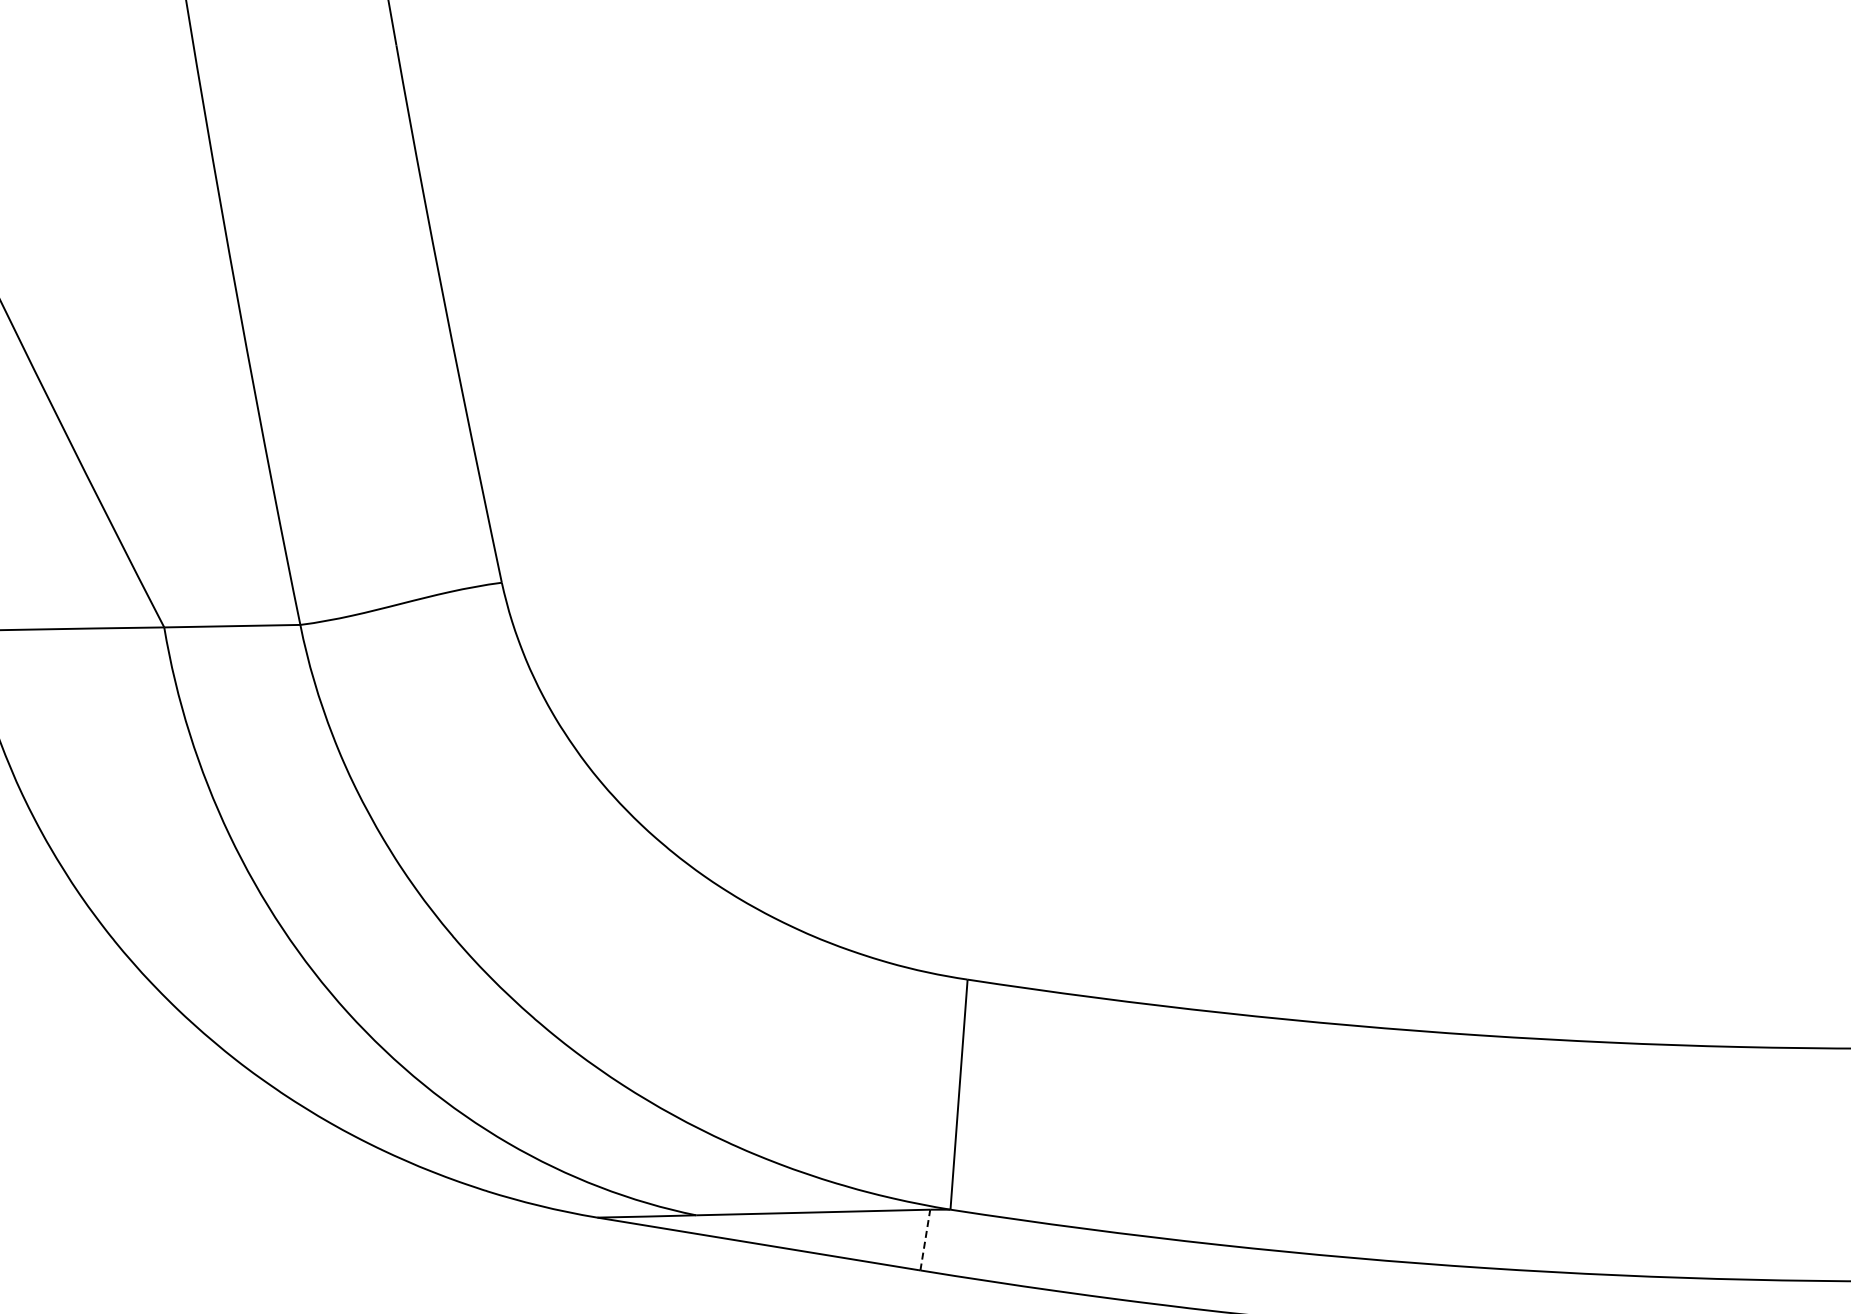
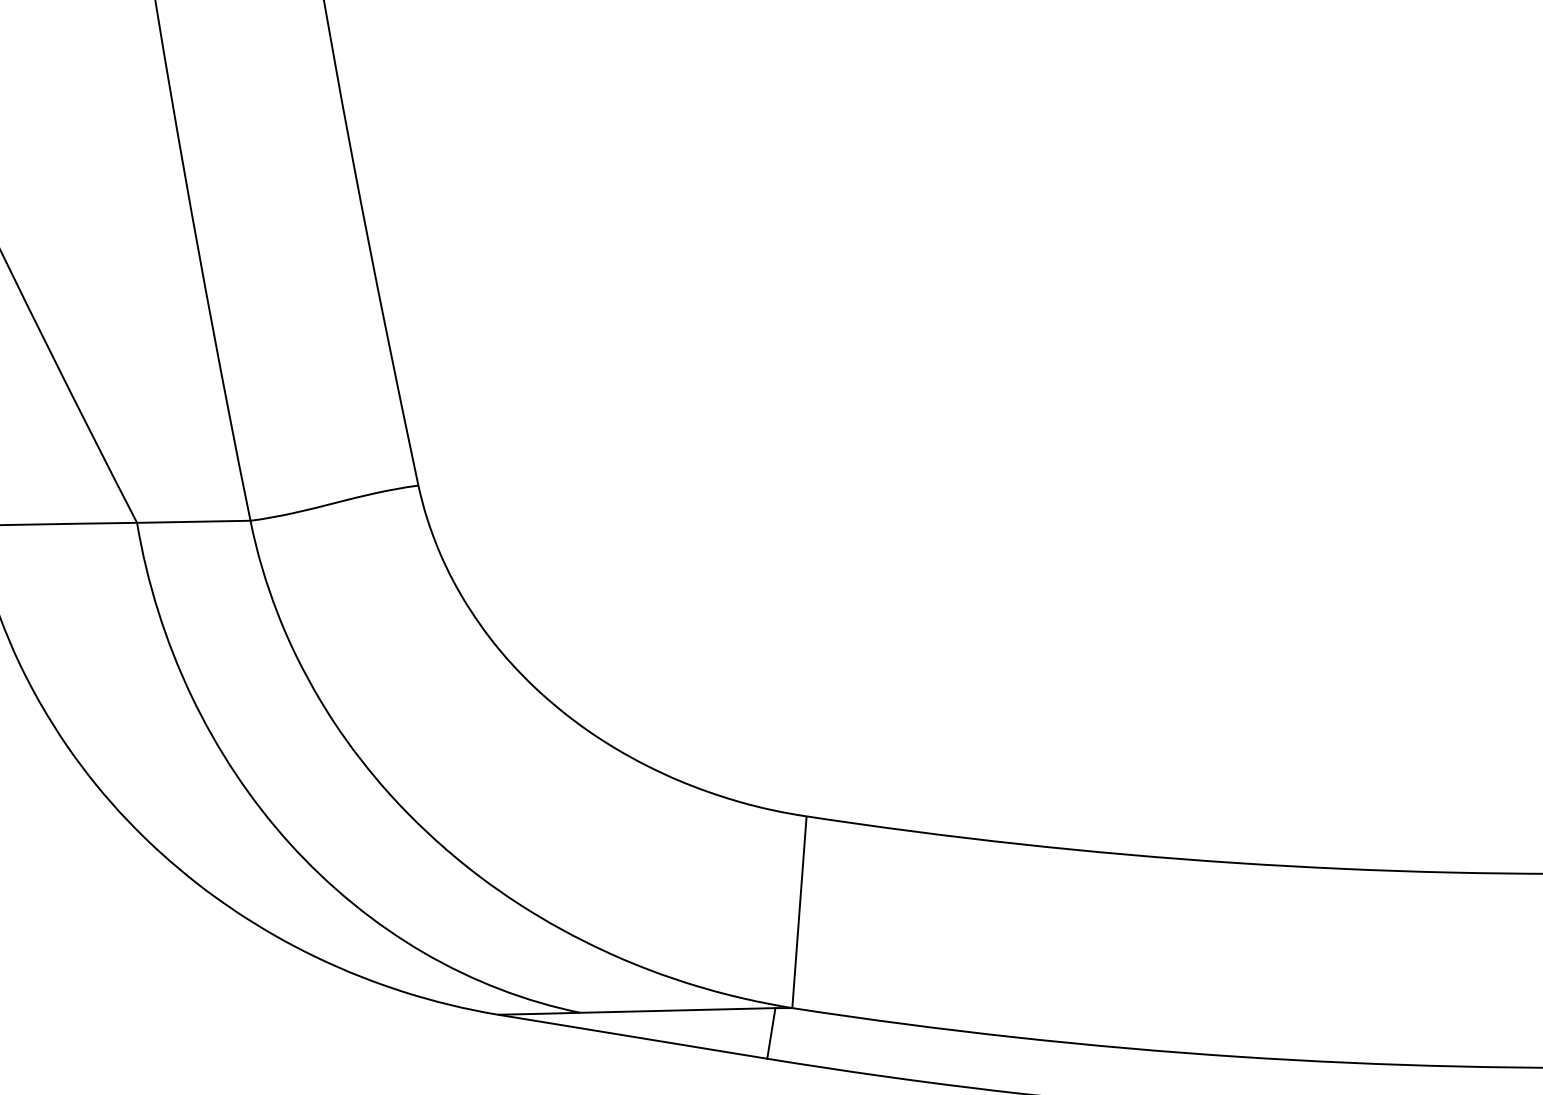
line: (925, 1240) -> (771, 1033), dashed -> solid

